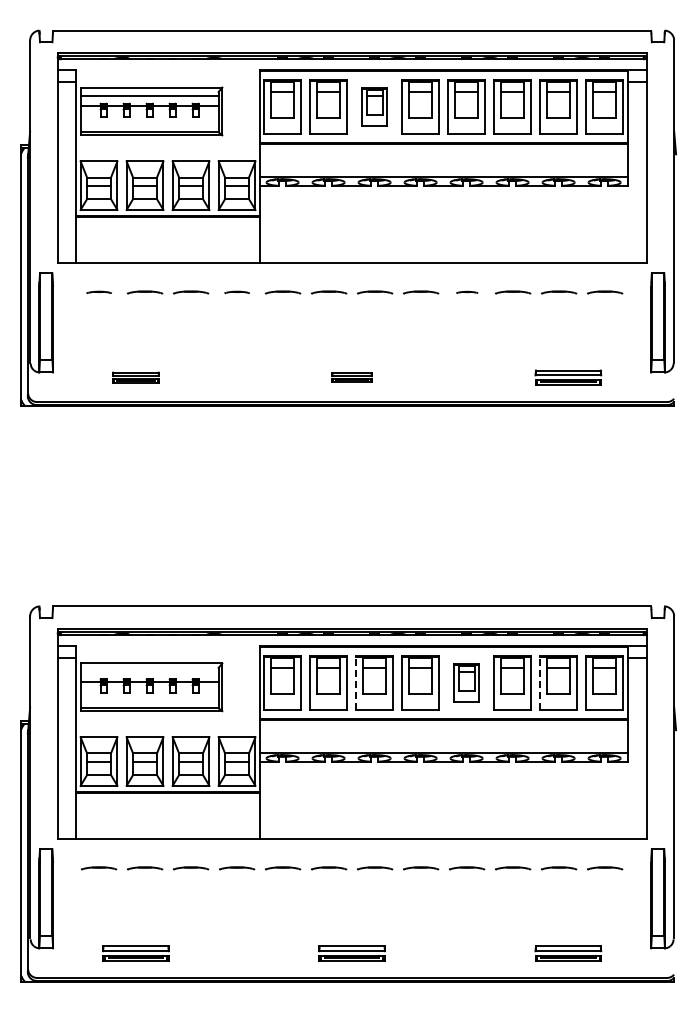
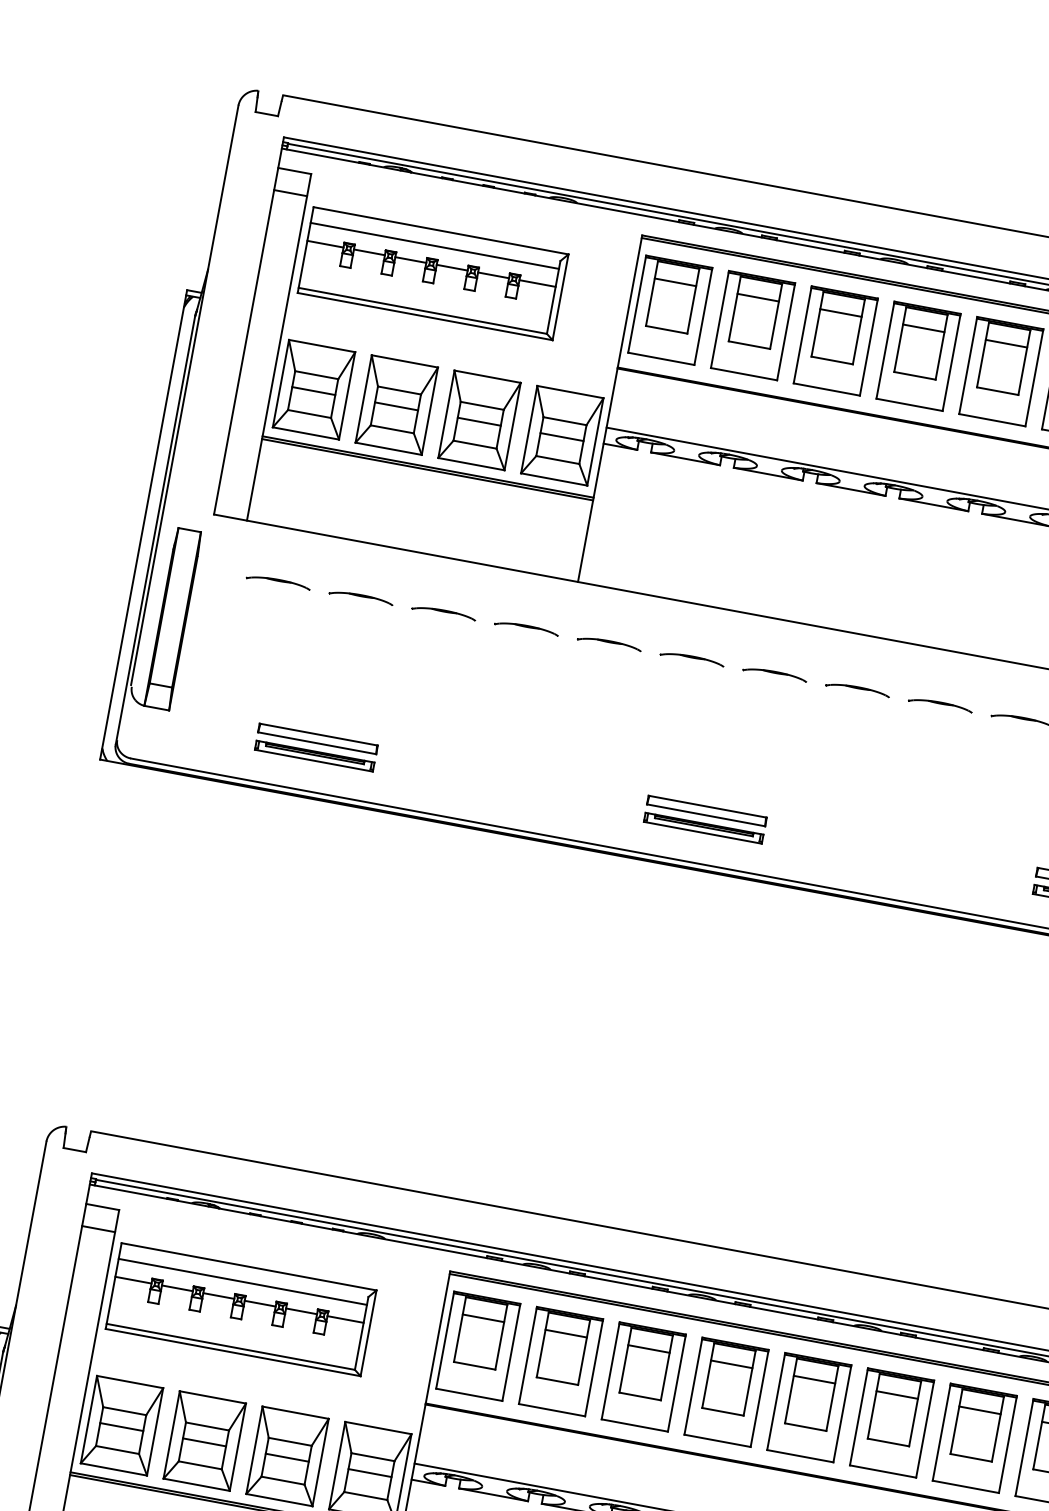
part: (374, 106) -> (835, 339), size x1.43
part: (99, 292) -> (279, 582), size x1.43
part: (237, 292) -> (527, 628), size x1.43
part: (467, 292) -> (941, 704), size x1.67
part: (135, 377) -> (315, 746), size x1.43
part: (351, 377) -> (704, 818), size x1.67
line: (149, 672) -> (242, 1282), added
part: (466, 682) -> (809, 1406), size x1.43
line: (356, 683) -> (611, 1371), dashed -> solid
line: (540, 683) -> (942, 1432), dashed -> solid

